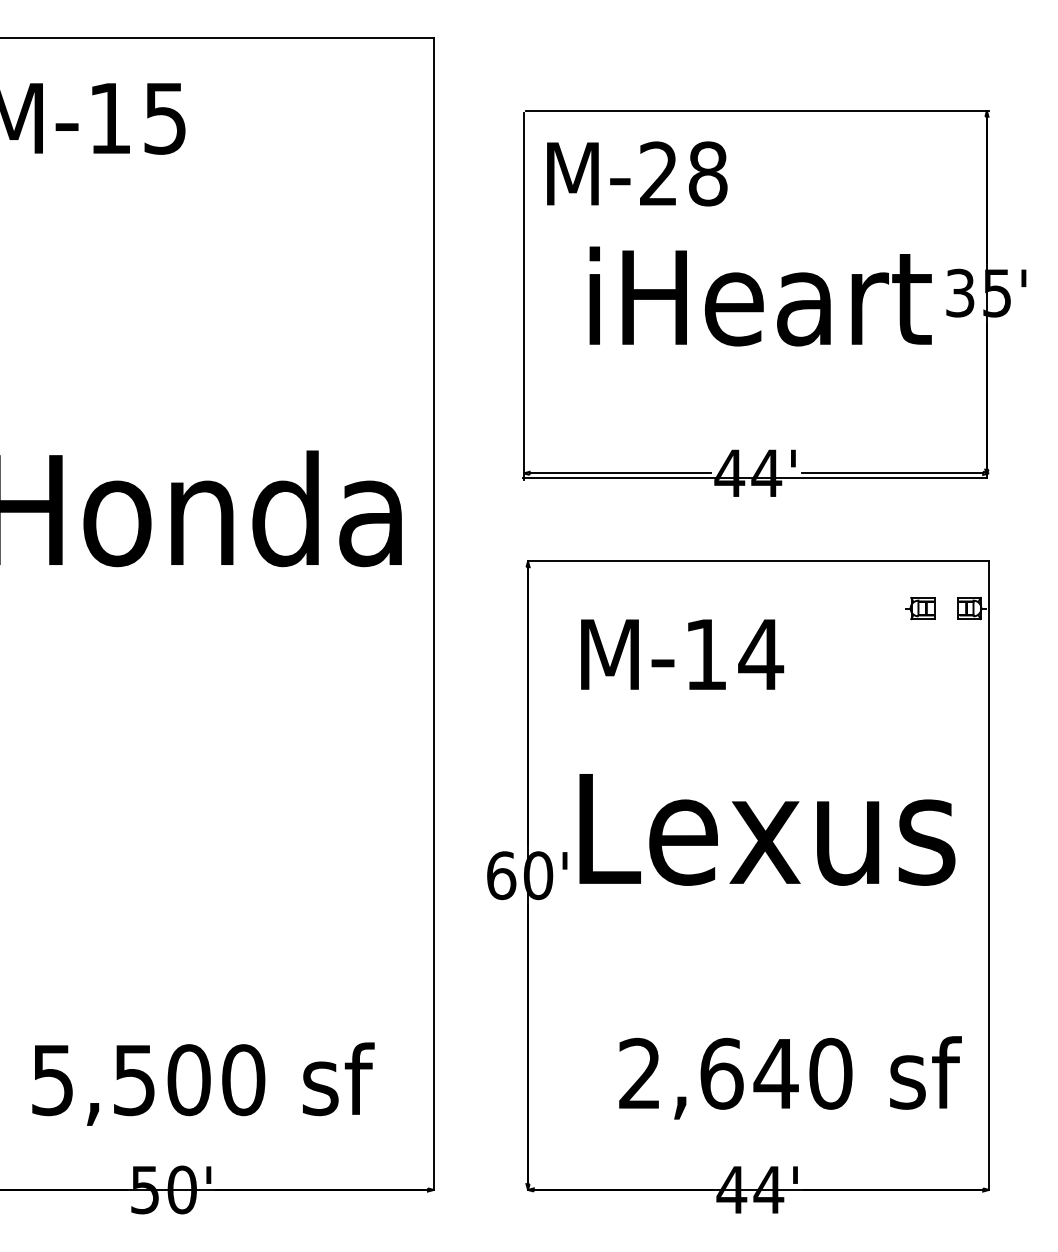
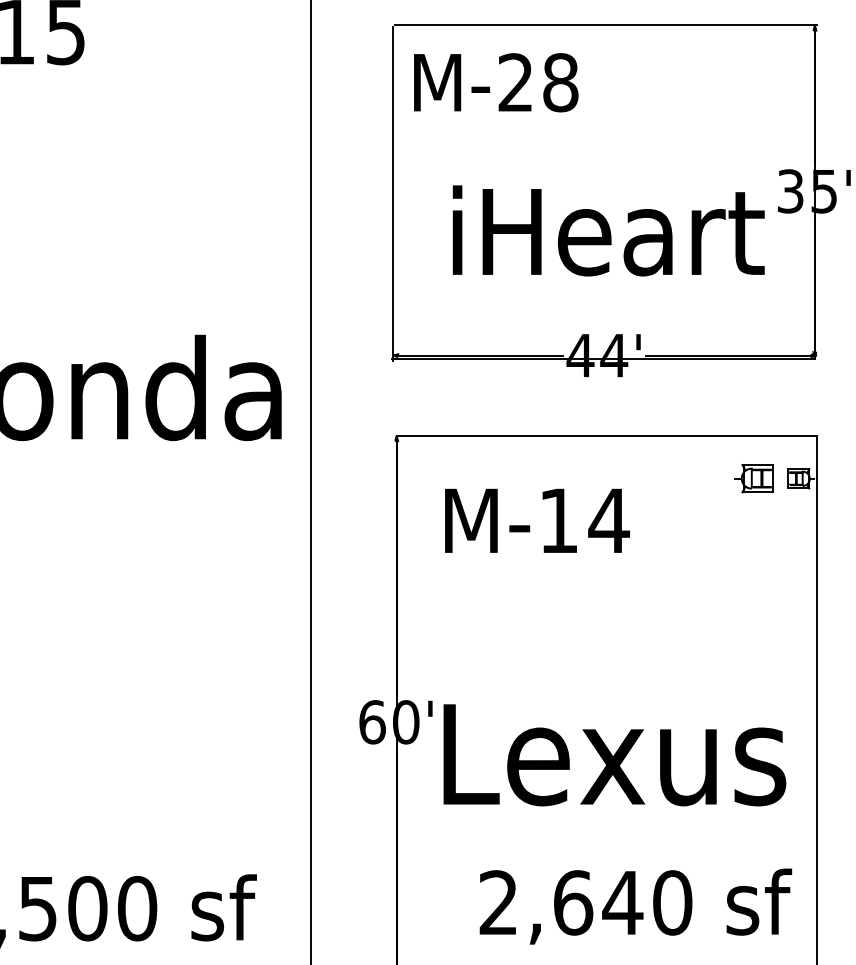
text: (760, 296) -> (608, 230), moved
part: (920, 608) -> (754, 478), size x1.4
text: (767, 829) -> (614, 754), moved

